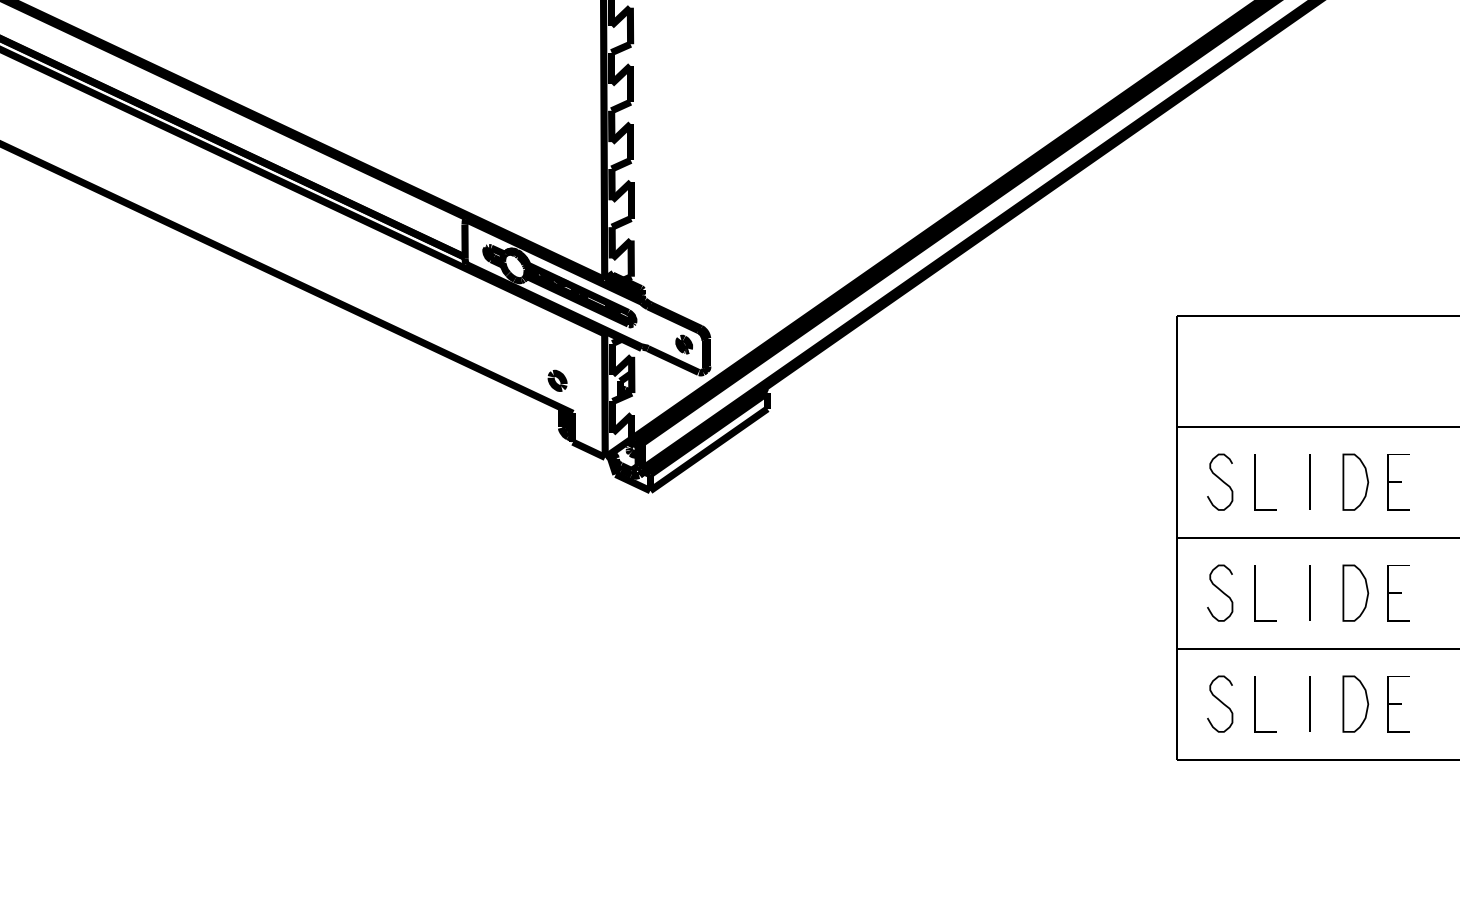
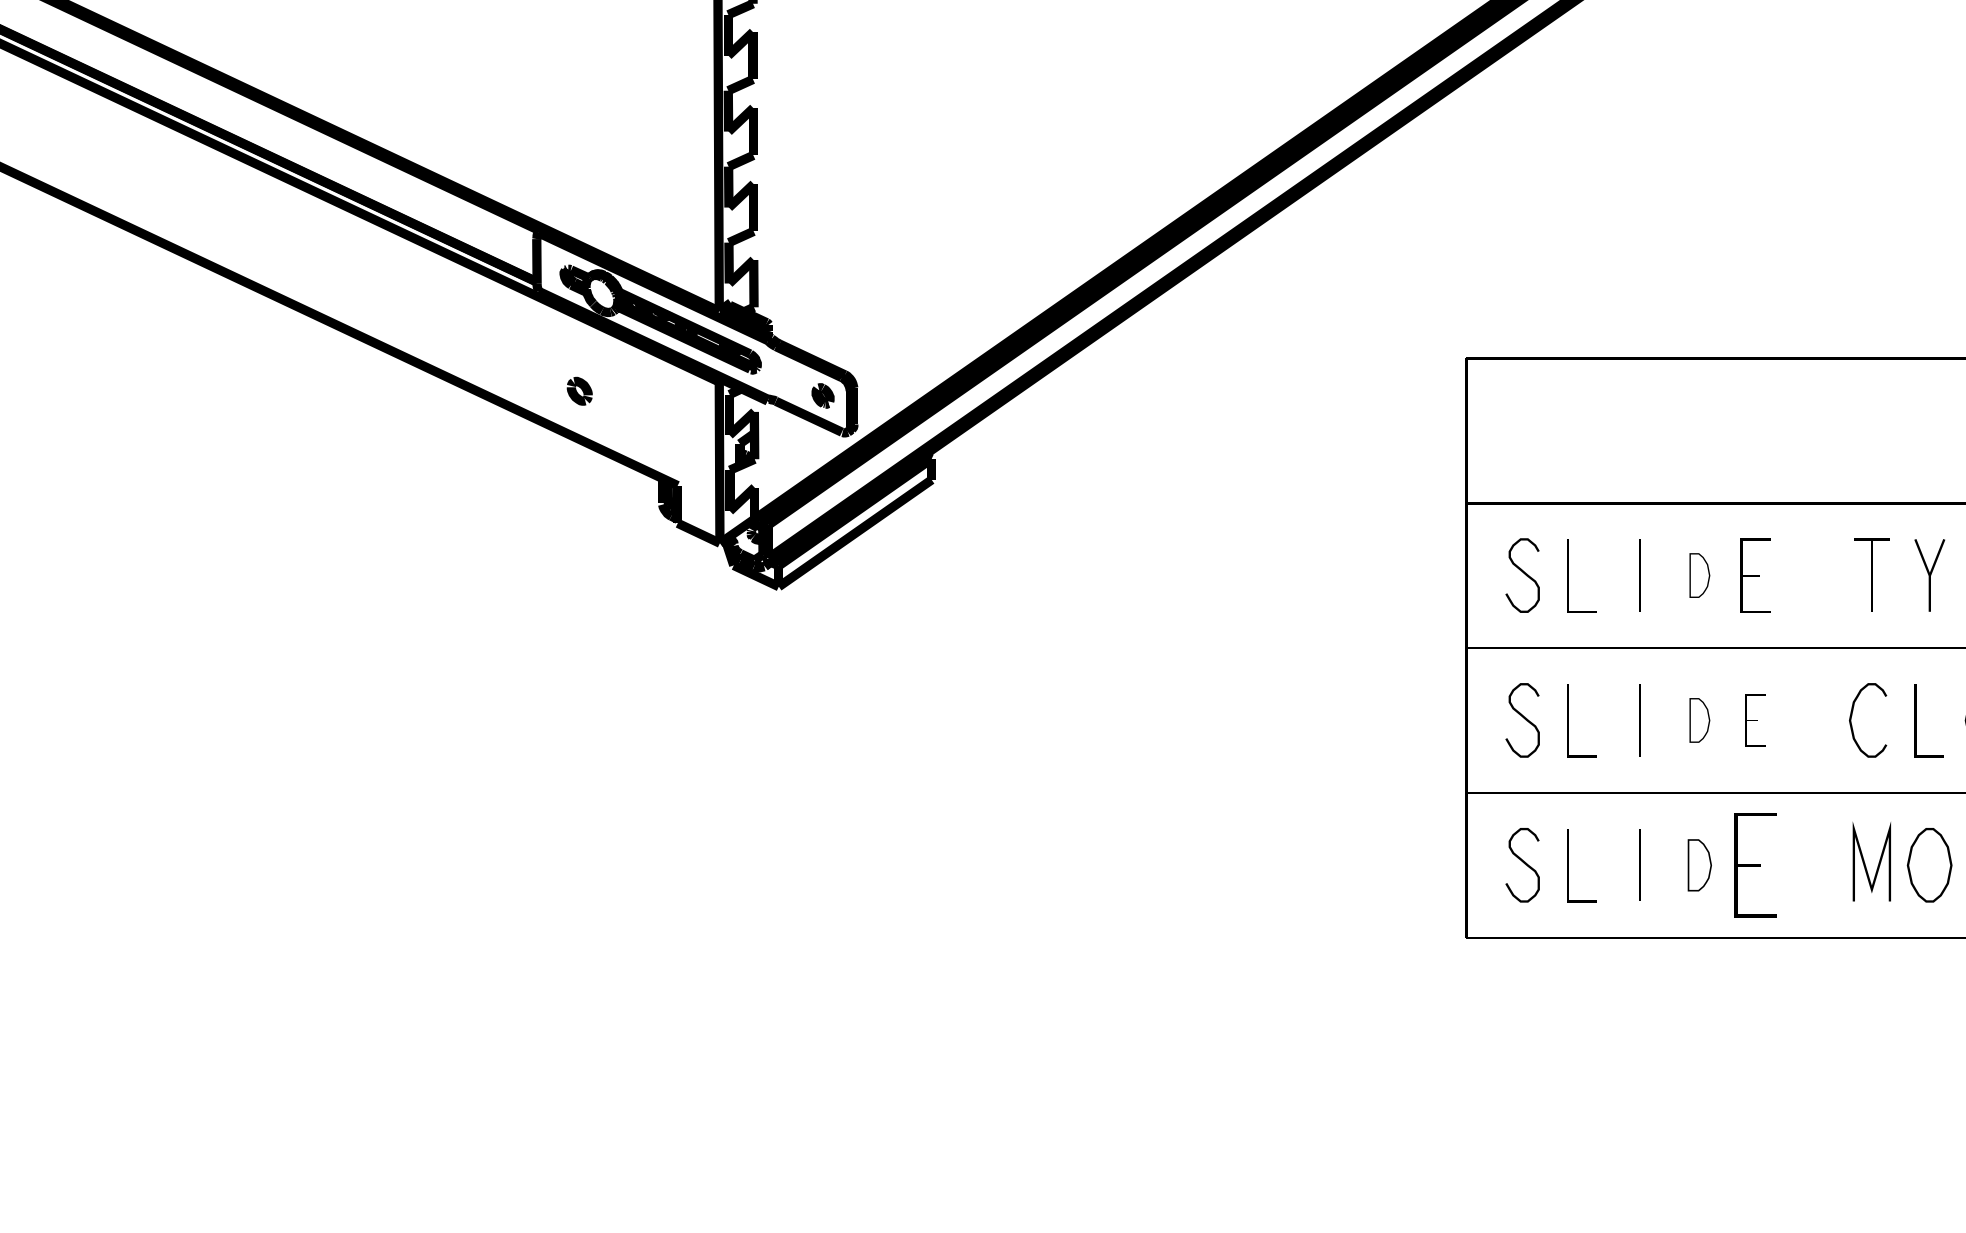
part: (557, 380) -> (579, 390), moved
part: (1355, 482) -> (1699, 575), size x0.6
part: (1355, 593) -> (1699, 720), size x0.6
part: (1398, 593) -> (1755, 720), size x0.7
part: (1355, 704) -> (1699, 865), size x0.7
part: (1398, 704) -> (1755, 865), size x1.4

